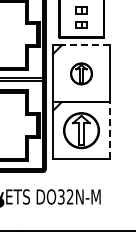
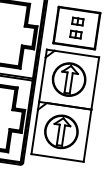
line: (85, 45) -> (76, 54), dashed -> solid
part: (81, 73) -> (69, 79), size x1.67
line: (109, 130) -> (87, 135), dashed -> solid

